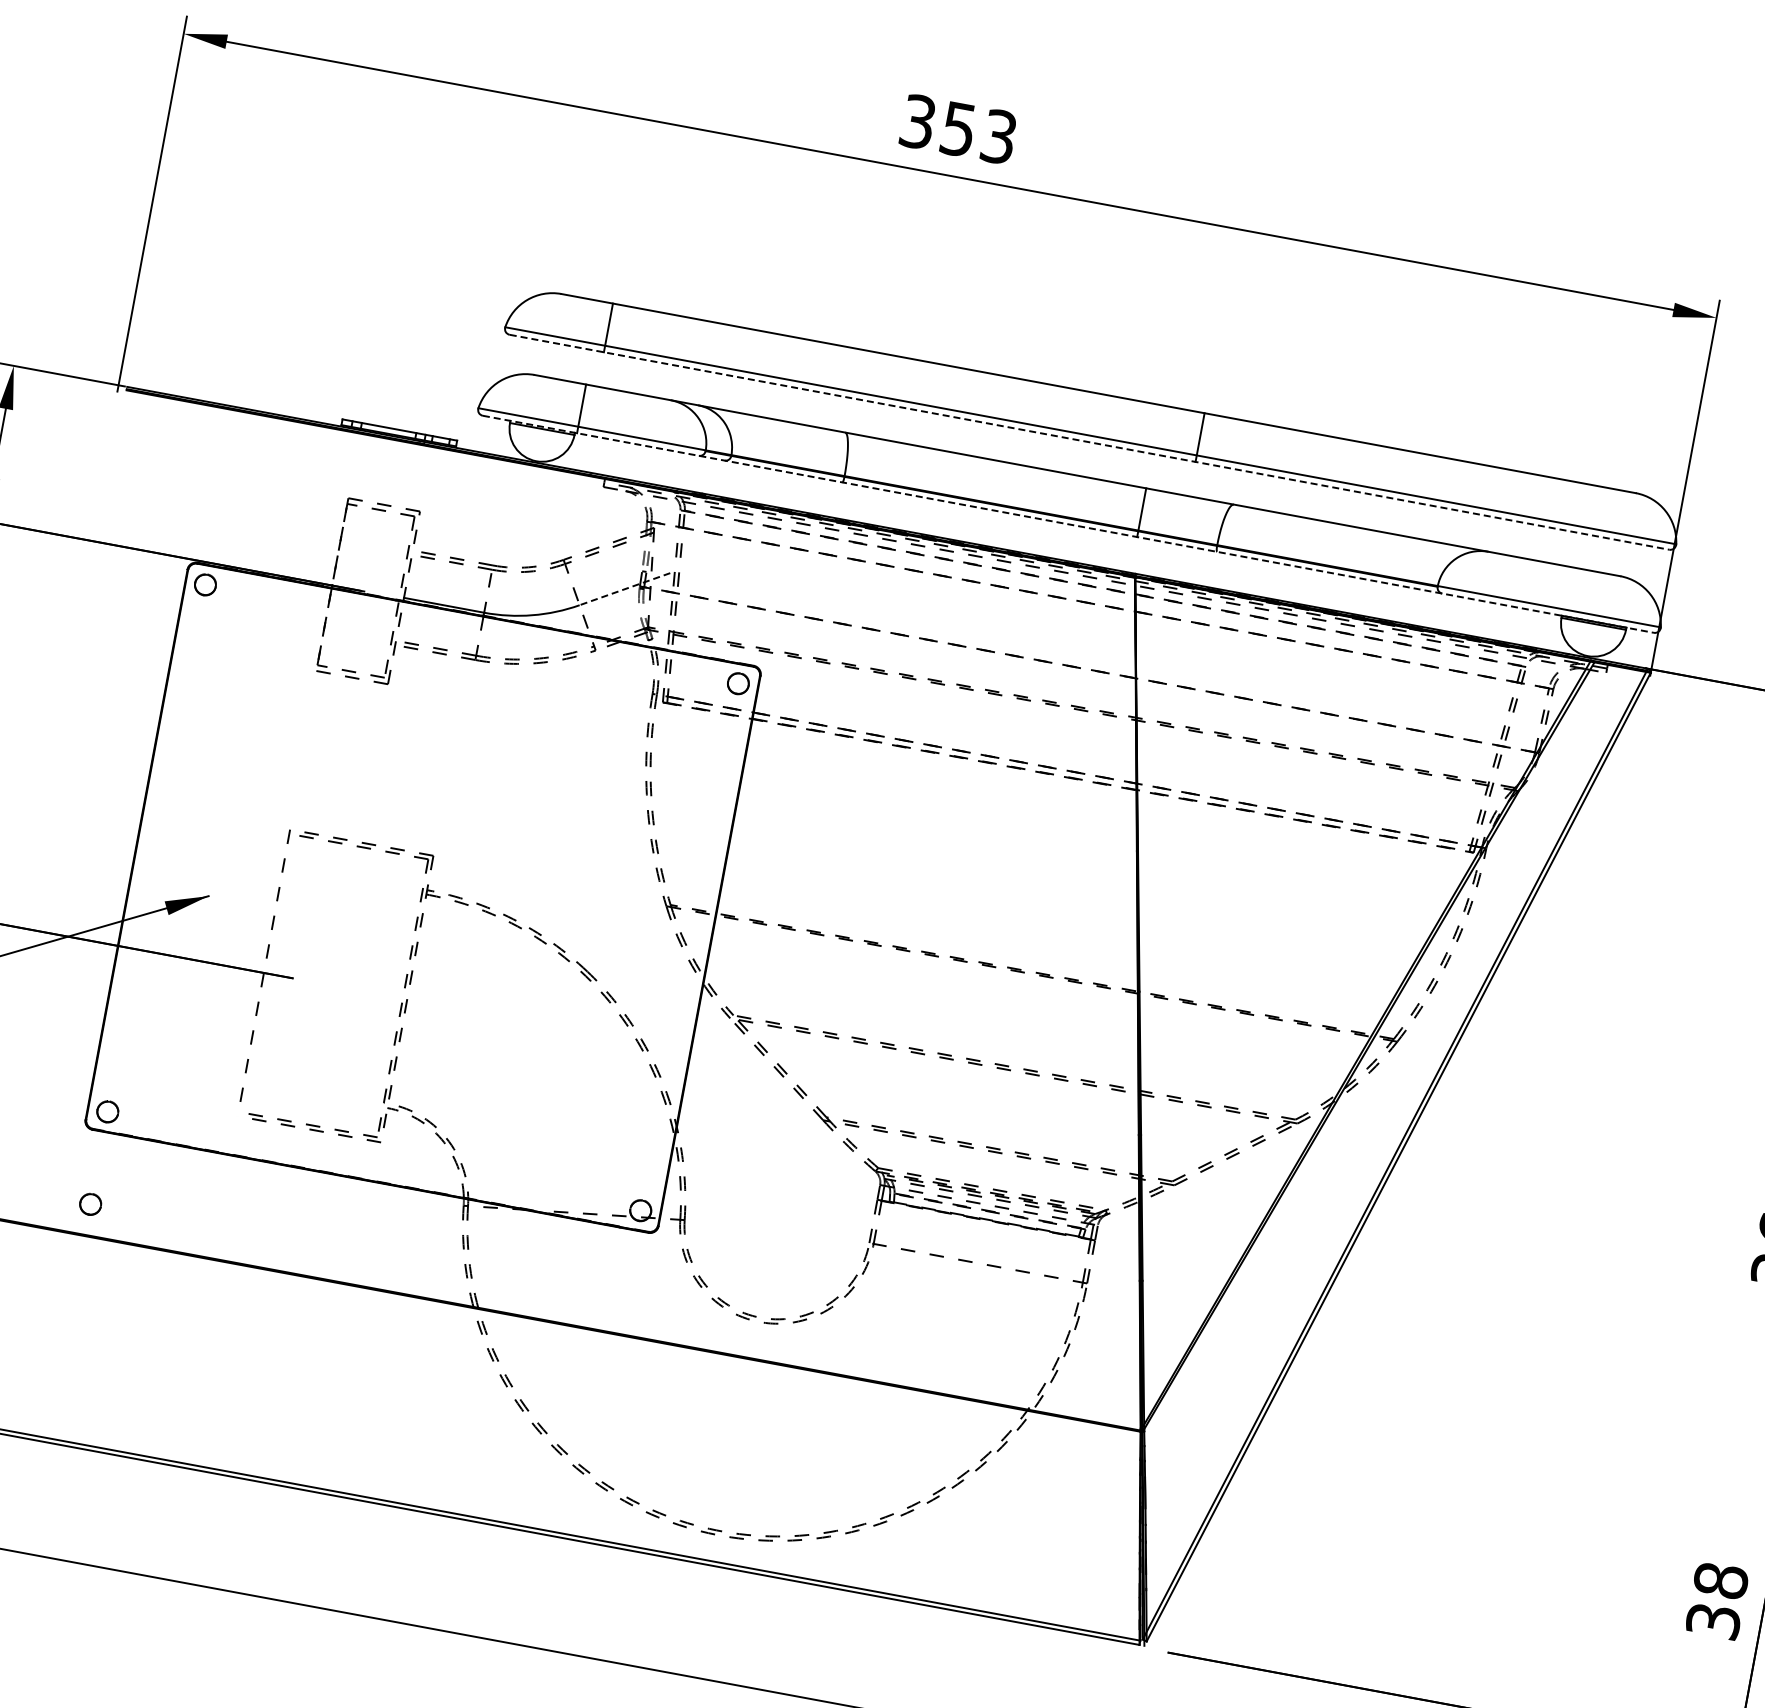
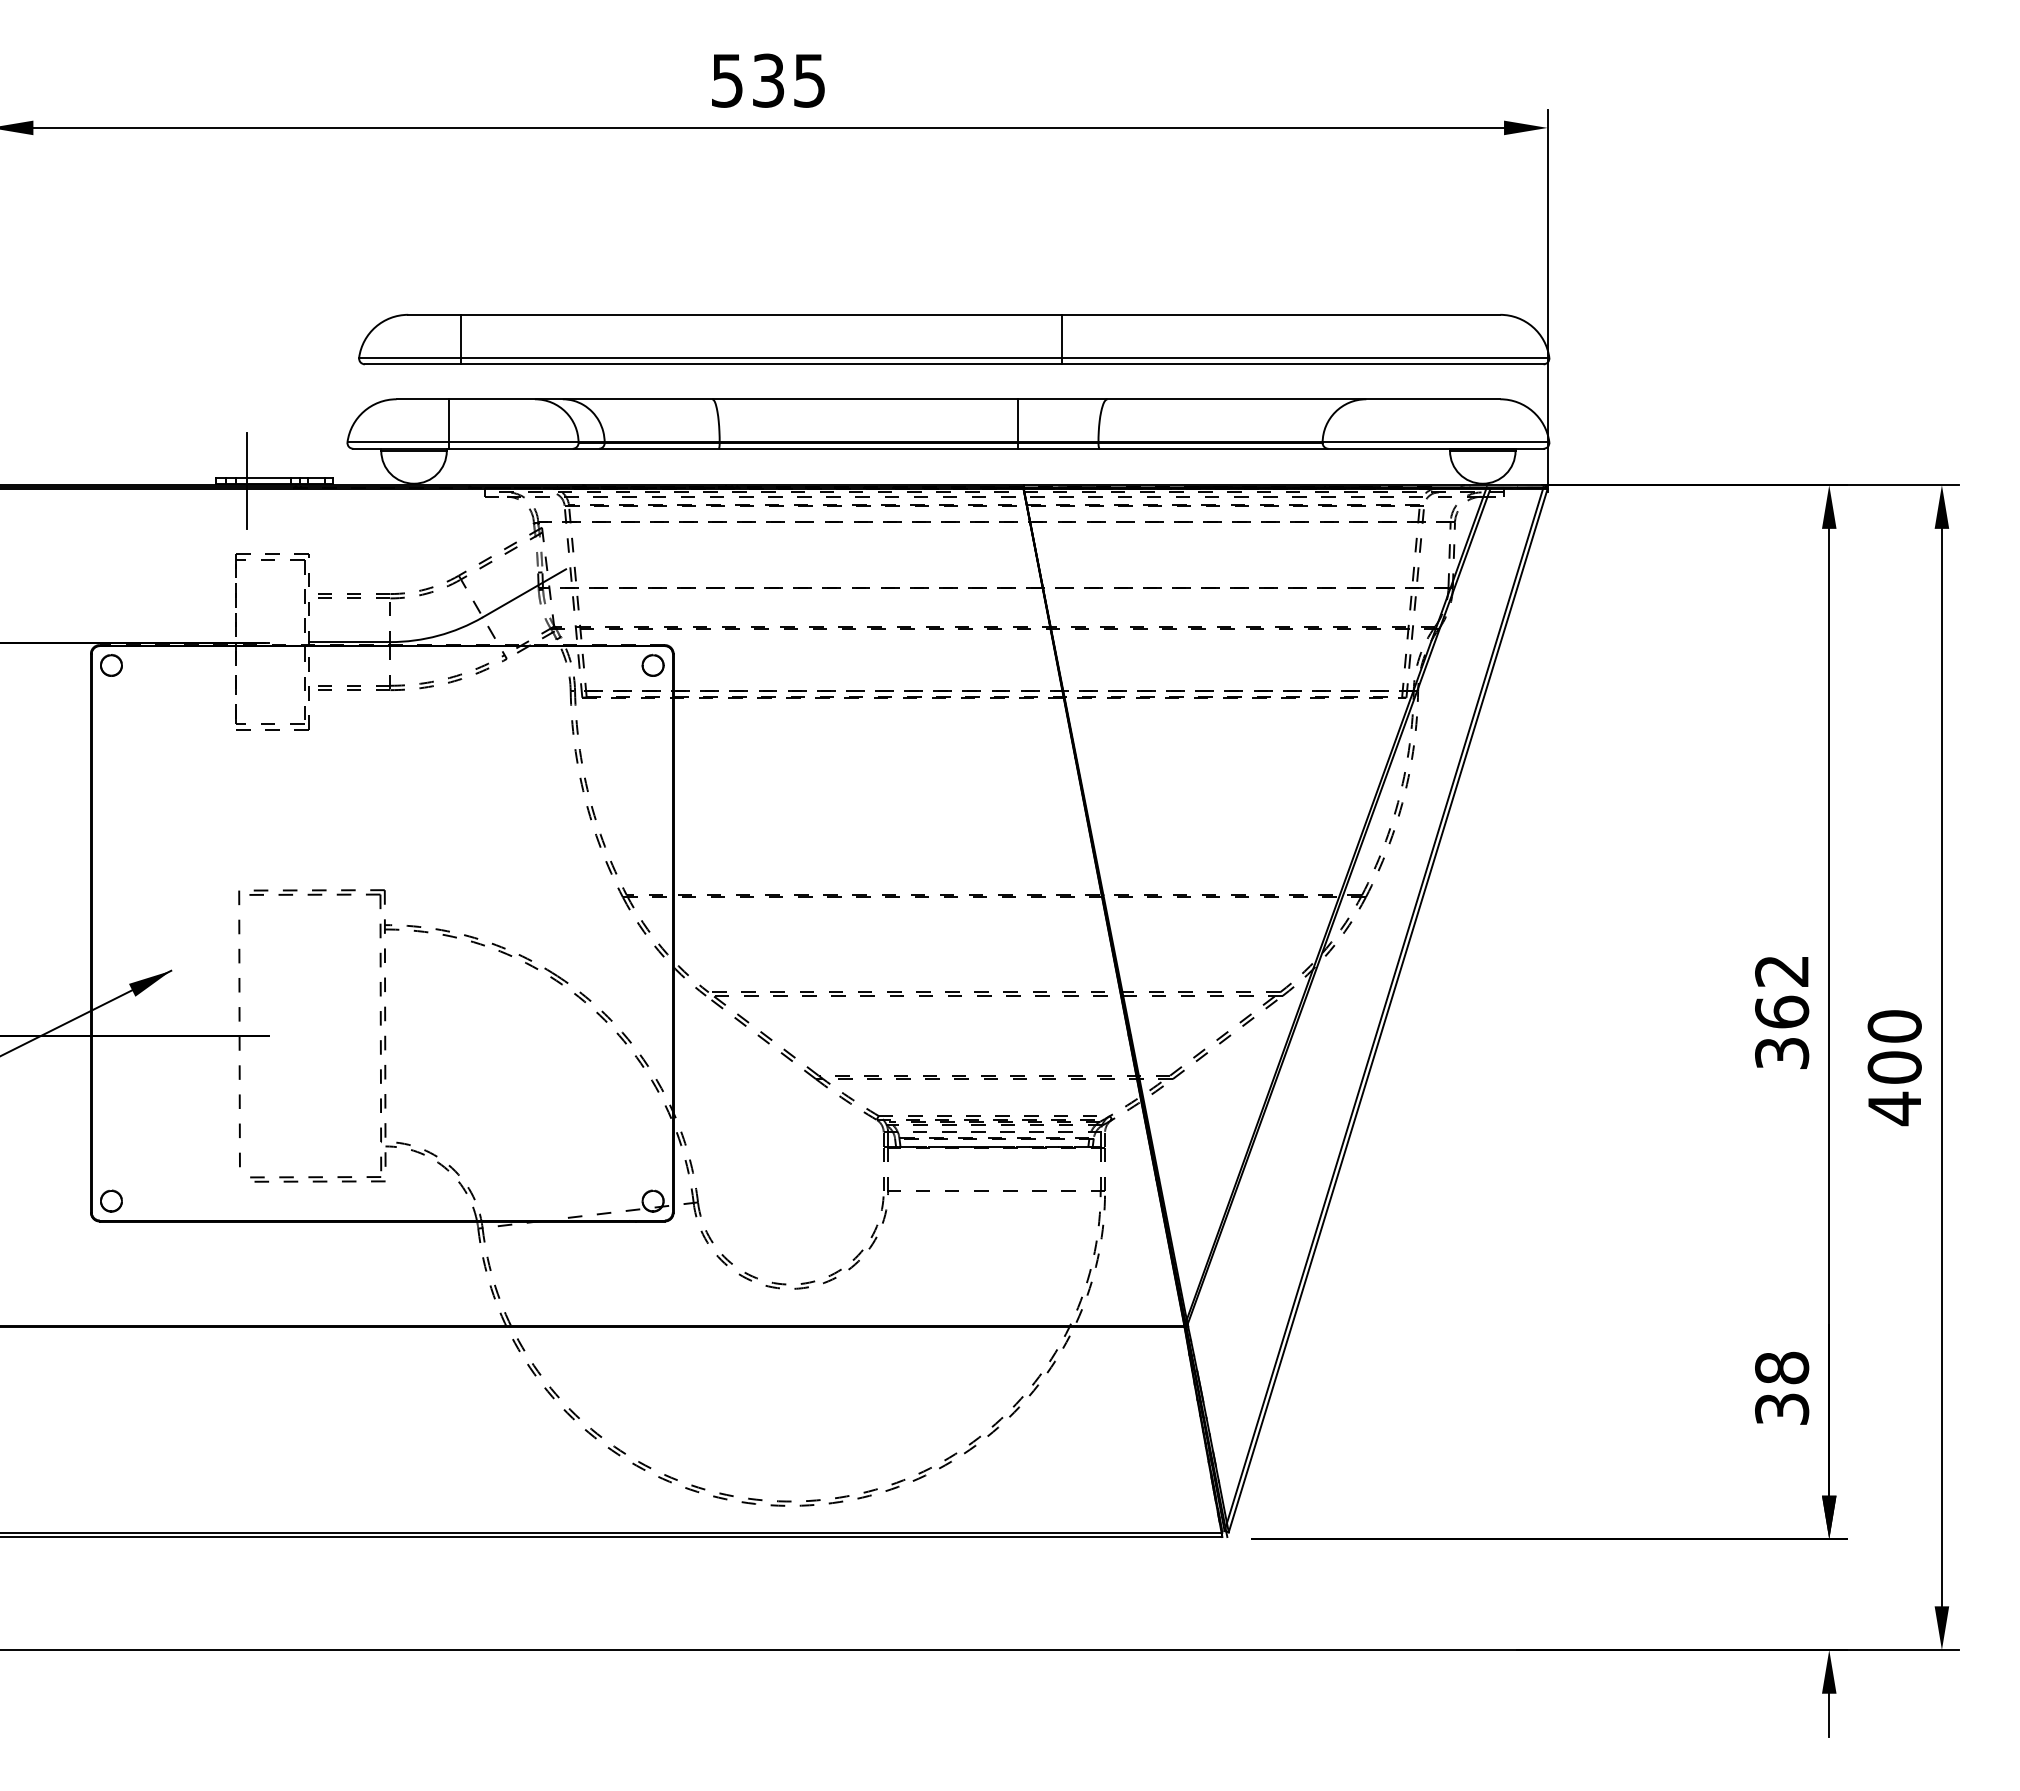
text: (958, 129) -> (768, 80), 353 -> 535
line: (372, 427) -> (246, 480), added
line: (1089, 442) -> (954, 364), dashed -> solid
line: (1068, 524) -> (948, 448), dashed -> solid
line: (624, 589) -> (524, 593), dashed -> solid
part: (90, 1203) -> (111, 1294), removed

